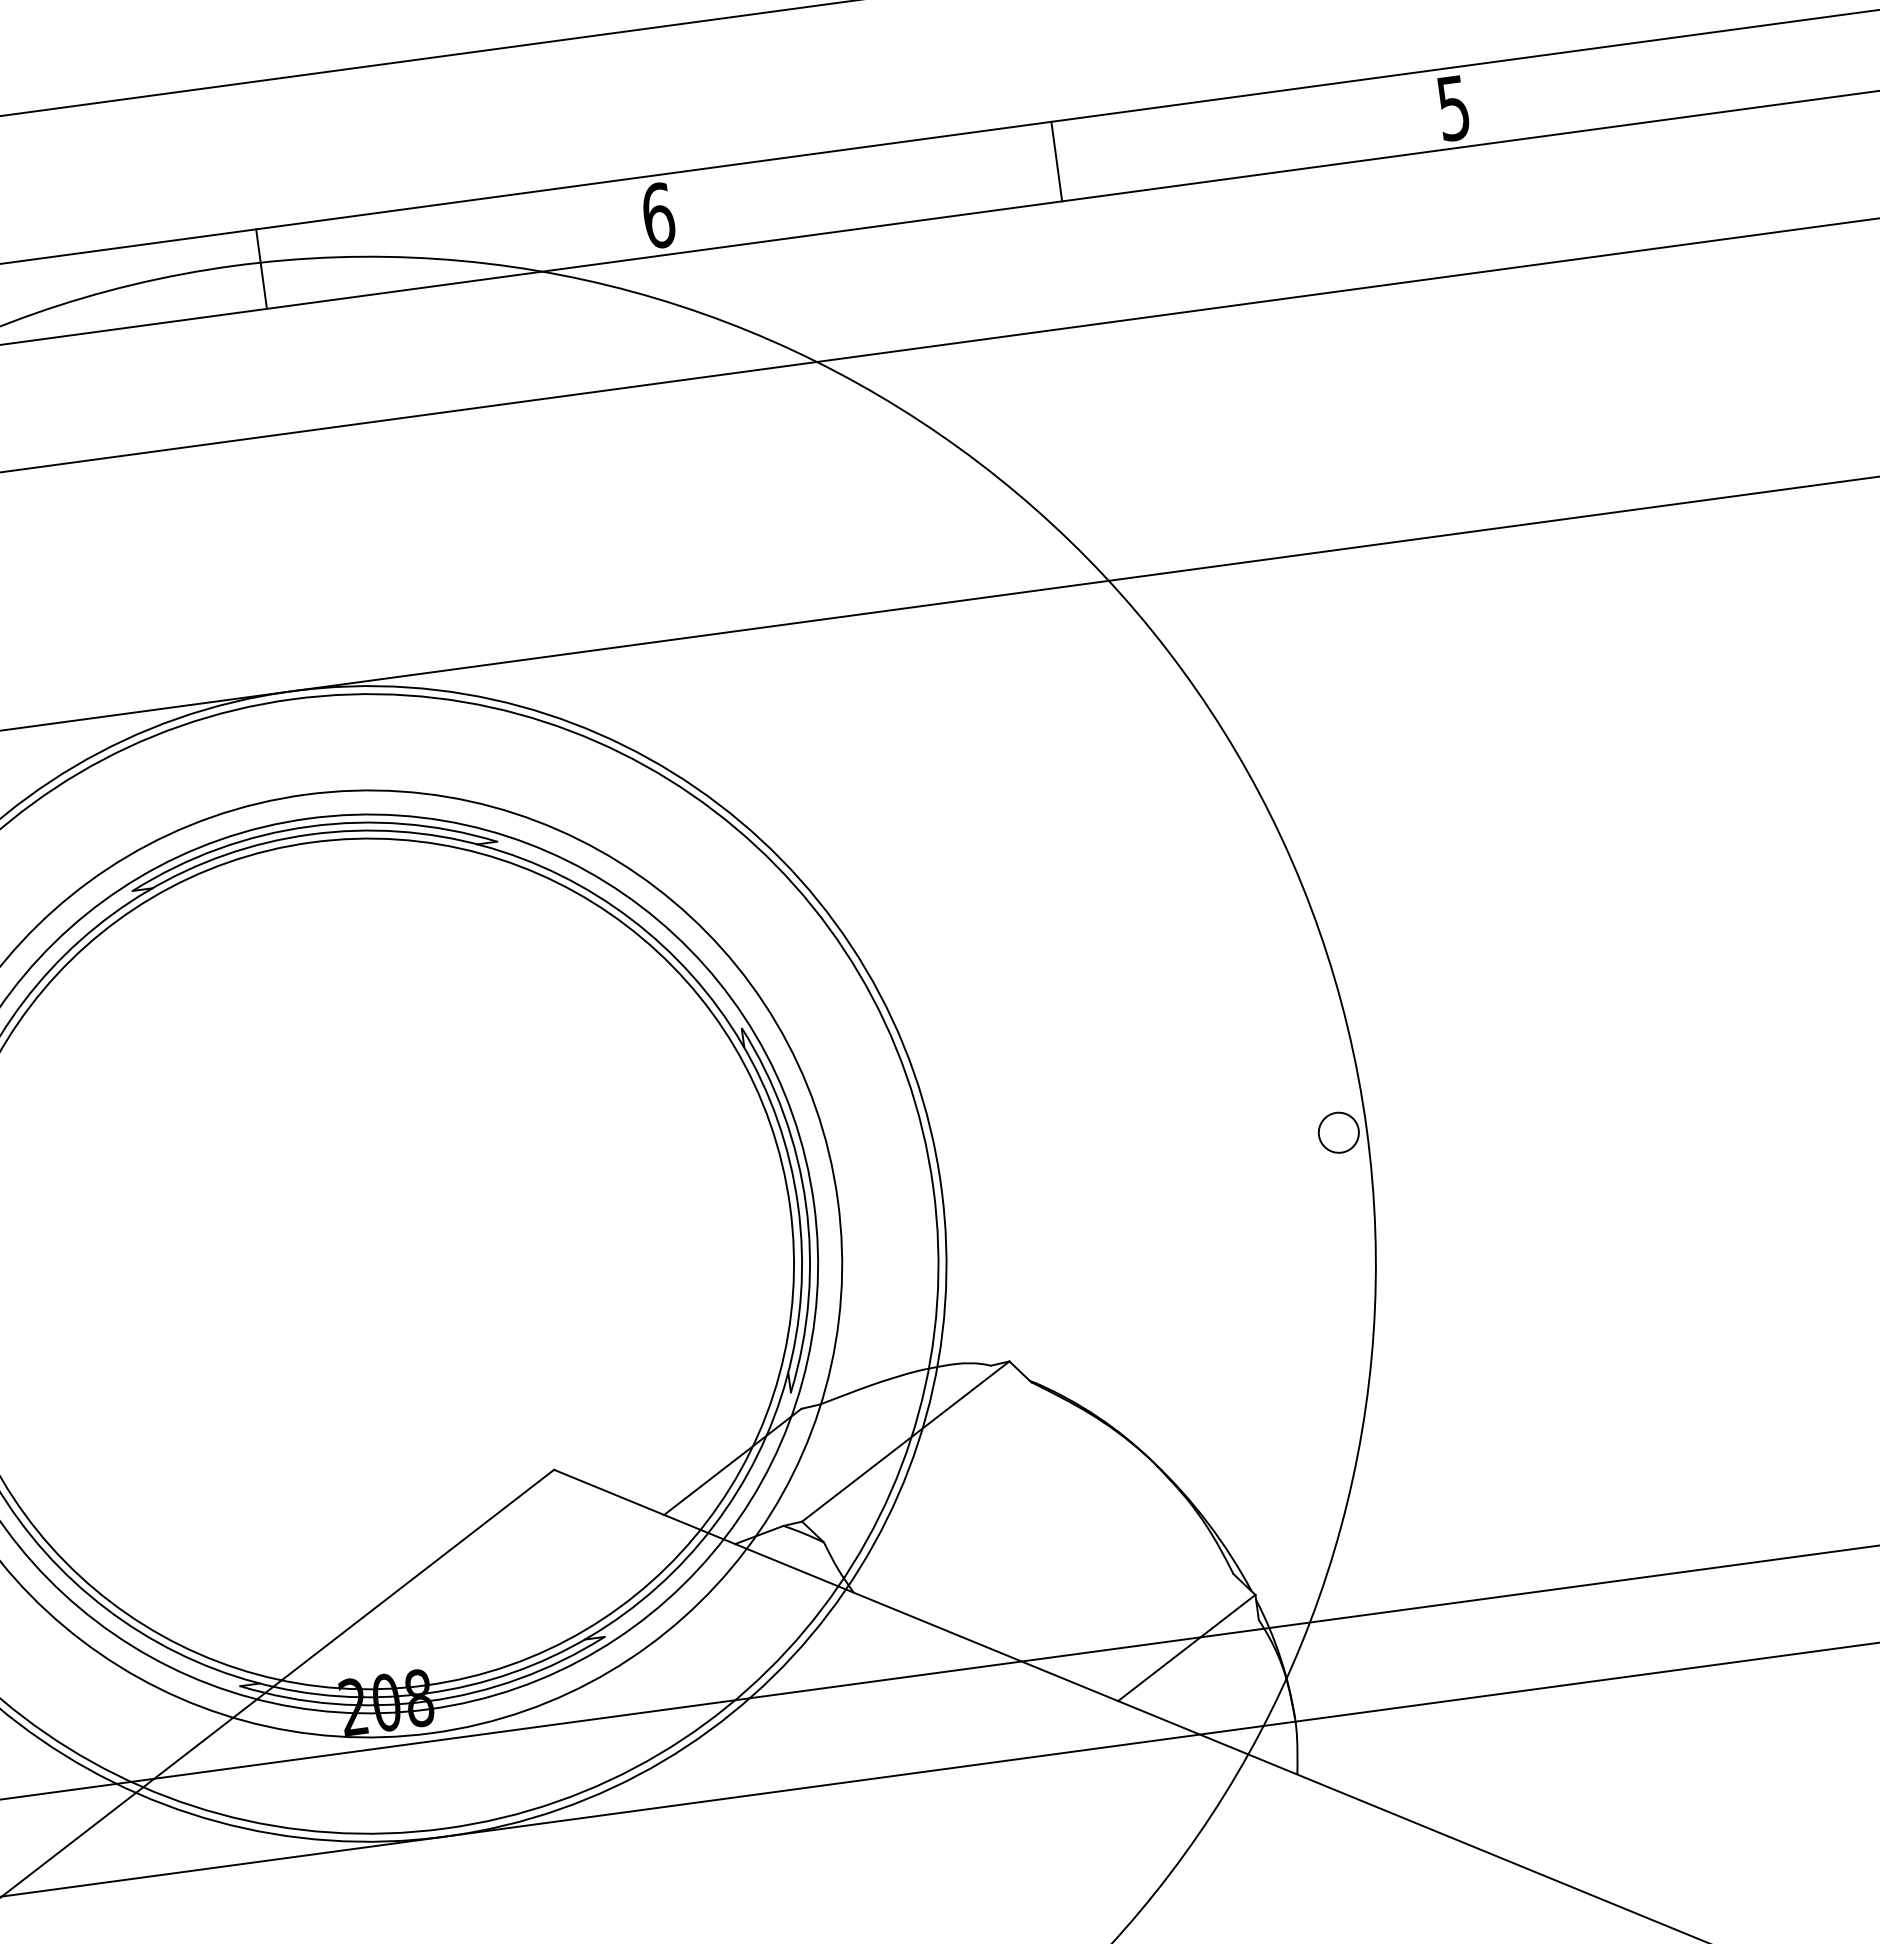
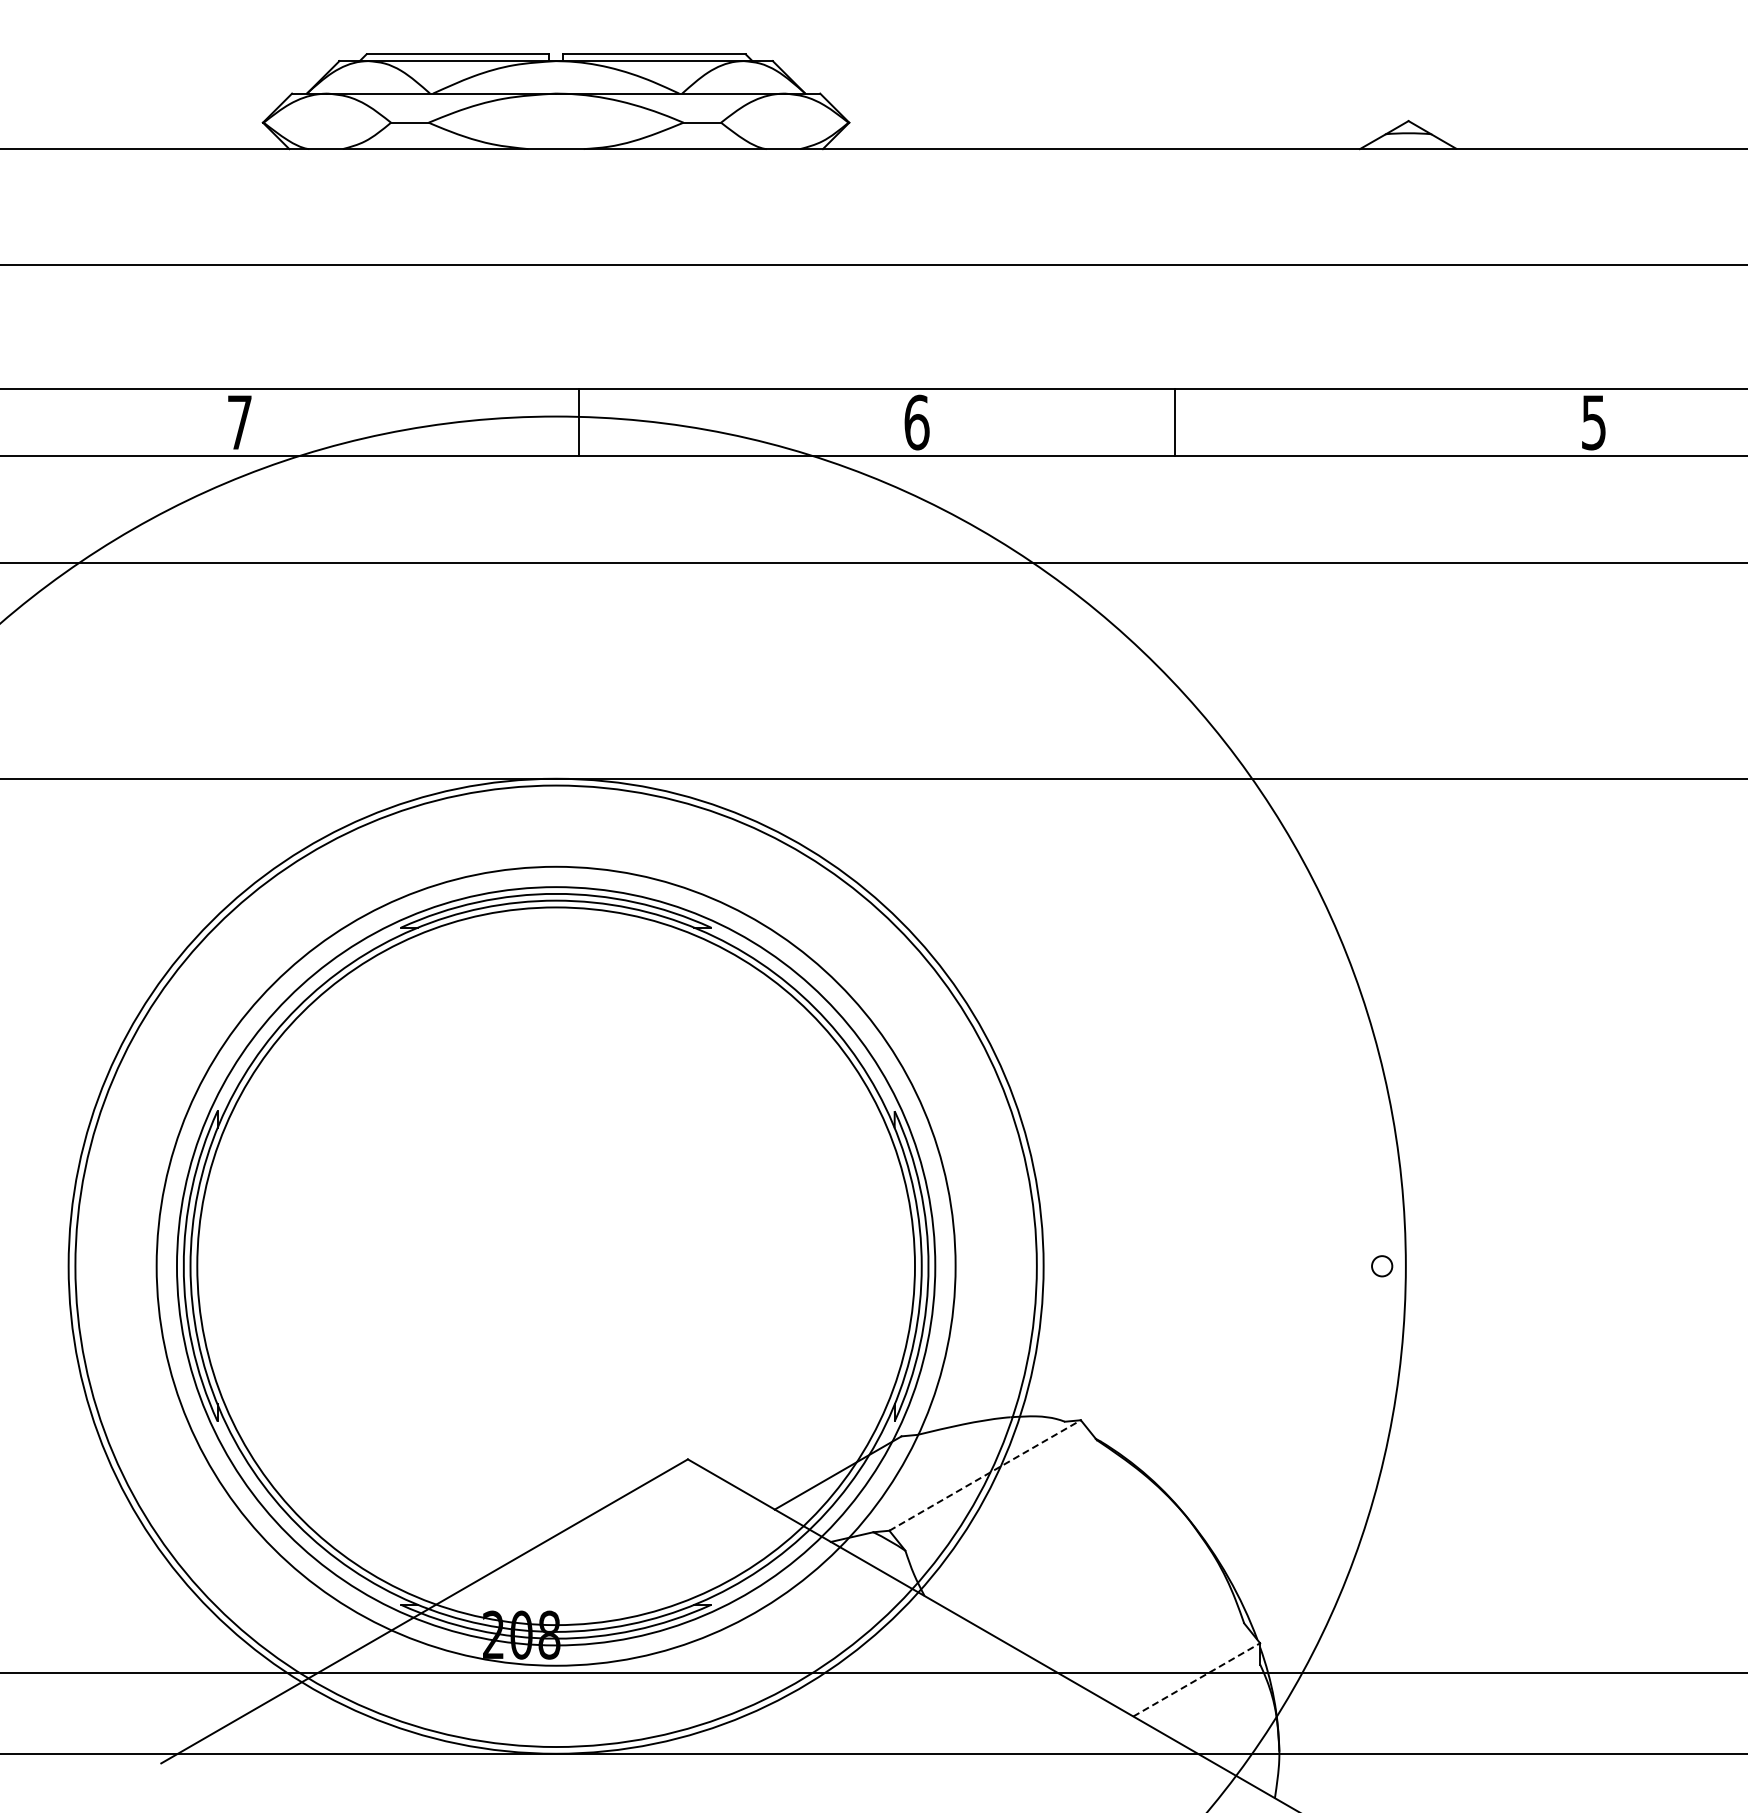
line: (1057, 161) -> (1175, 422), moved
circle: (1339, 1132) -> (1382, 1266), size x0.6
line: (906, 1441) -> (985, 1475), solid -> dashed
line: (1187, 1647) -> (1197, 1679), solid -> dashed

